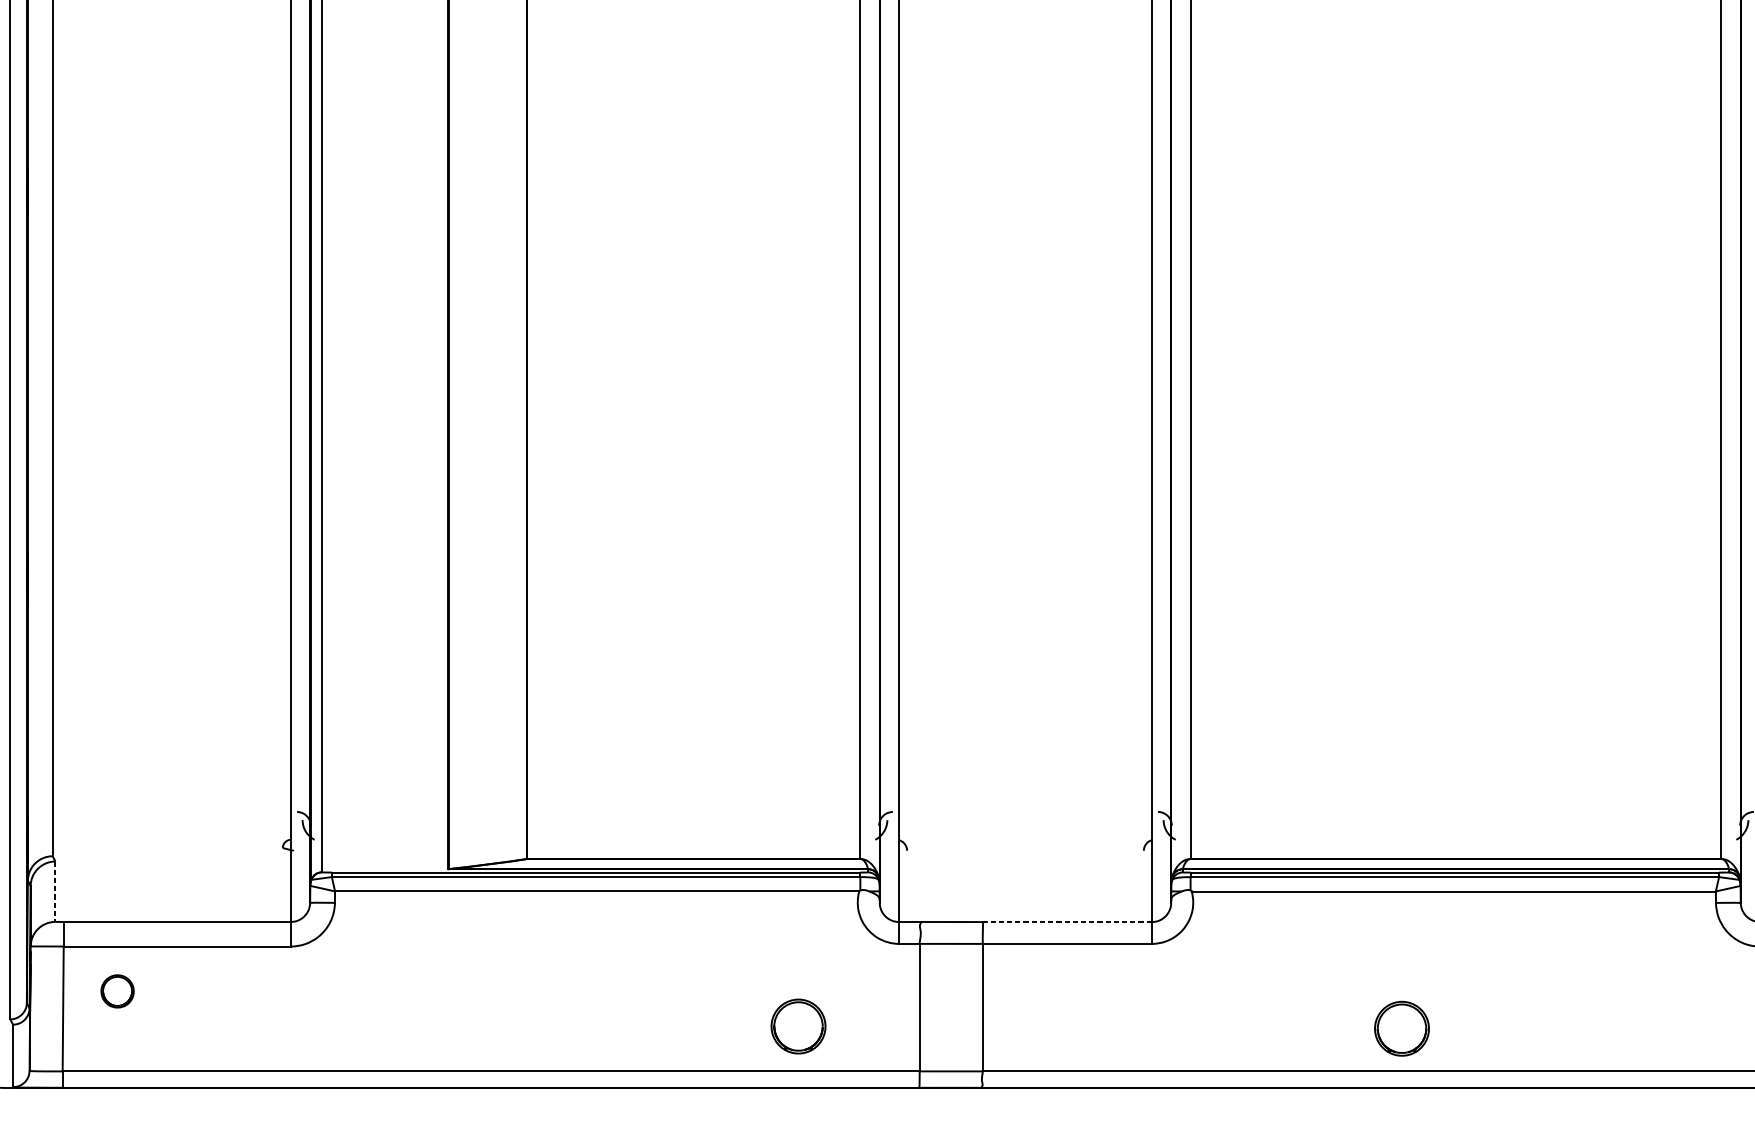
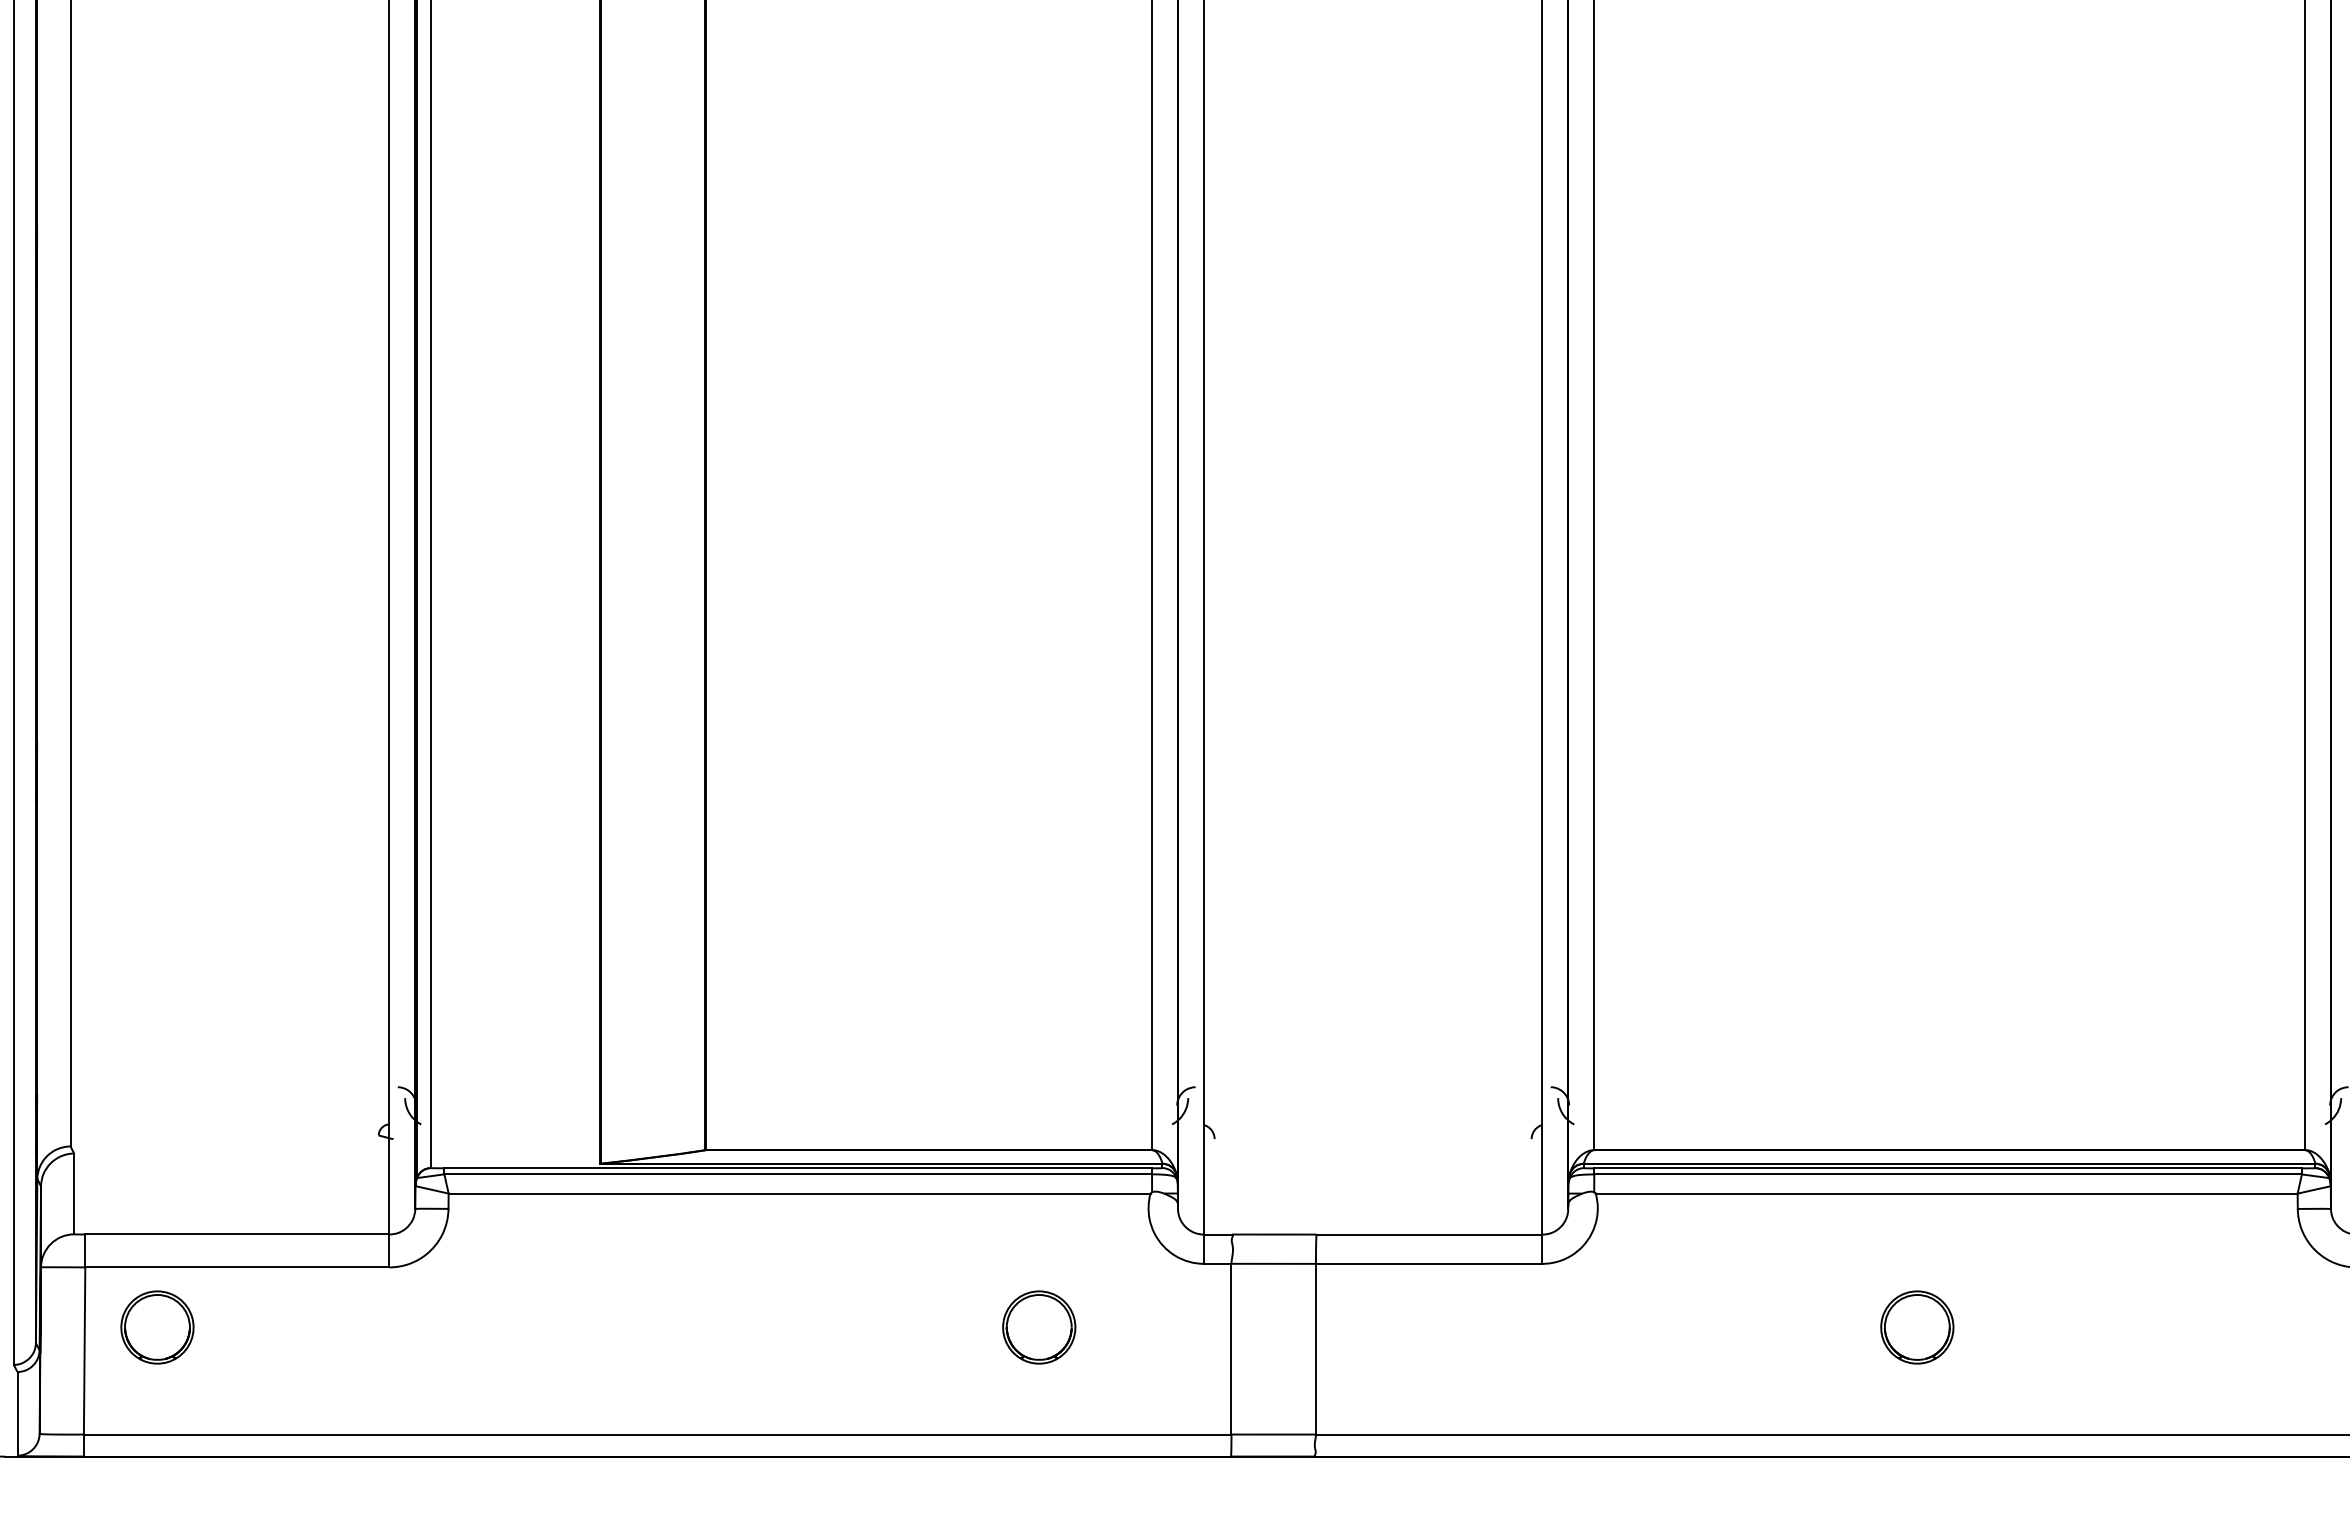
line: (55, 892) -> (74, 1194), dashed -> solid
line: (1067, 921) -> (1429, 1234), dashed -> solid
part: (117, 991) -> (157, 1327), size x1.67
part: (798, 1026) -> (1039, 1327), moved
part: (1402, 1028) -> (1917, 1327), moved

